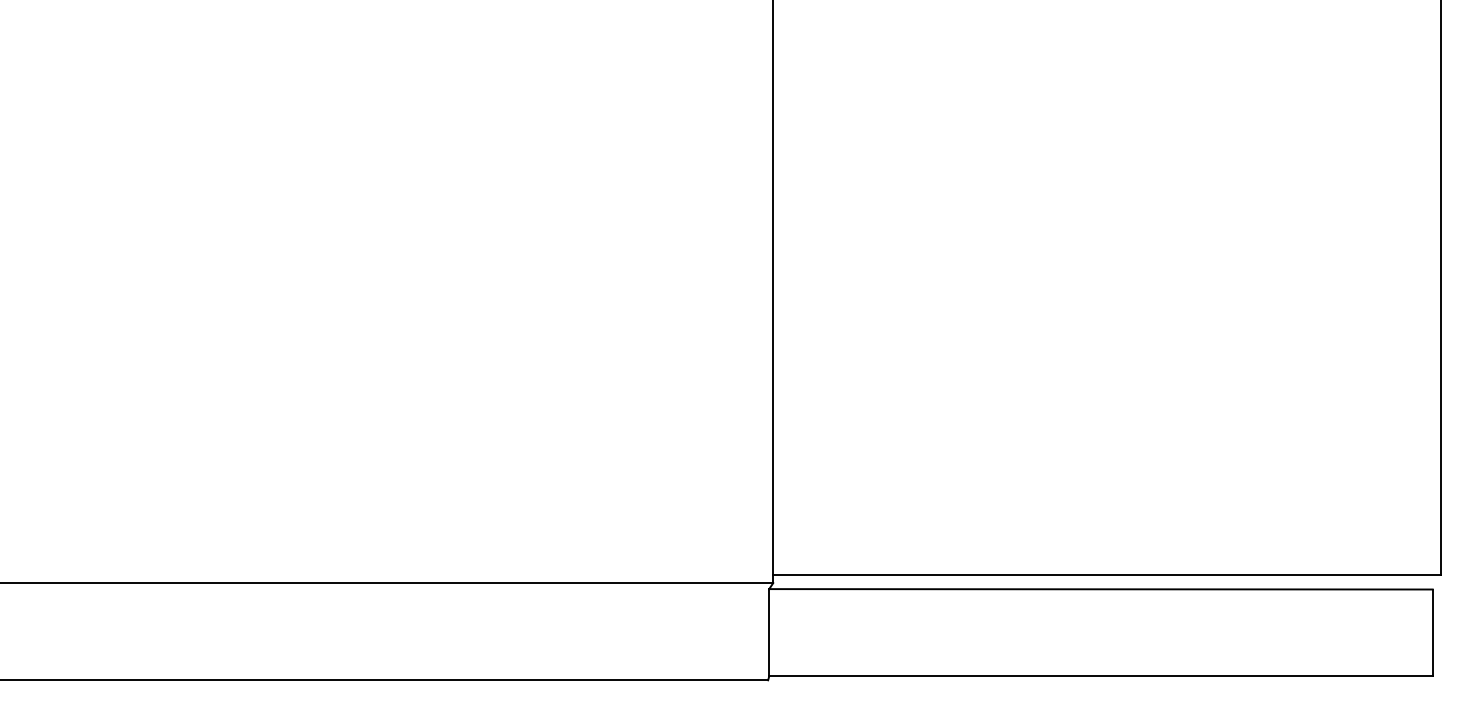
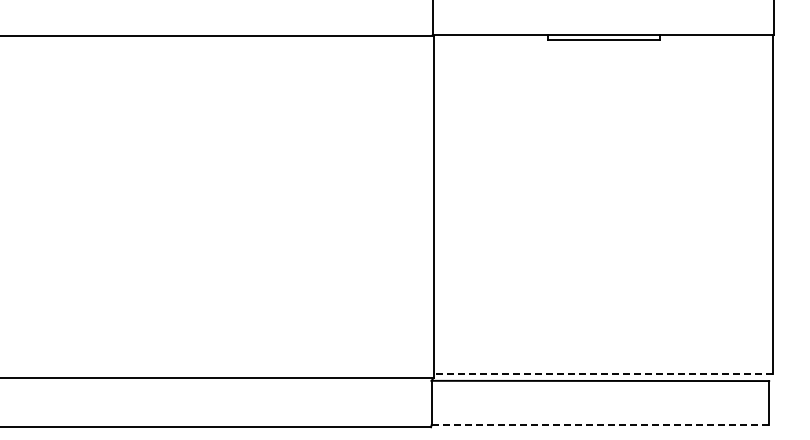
line: (1107, 574) -> (603, 373), solid -> dashed
line: (1101, 676) -> (600, 425), solid -> dashed

